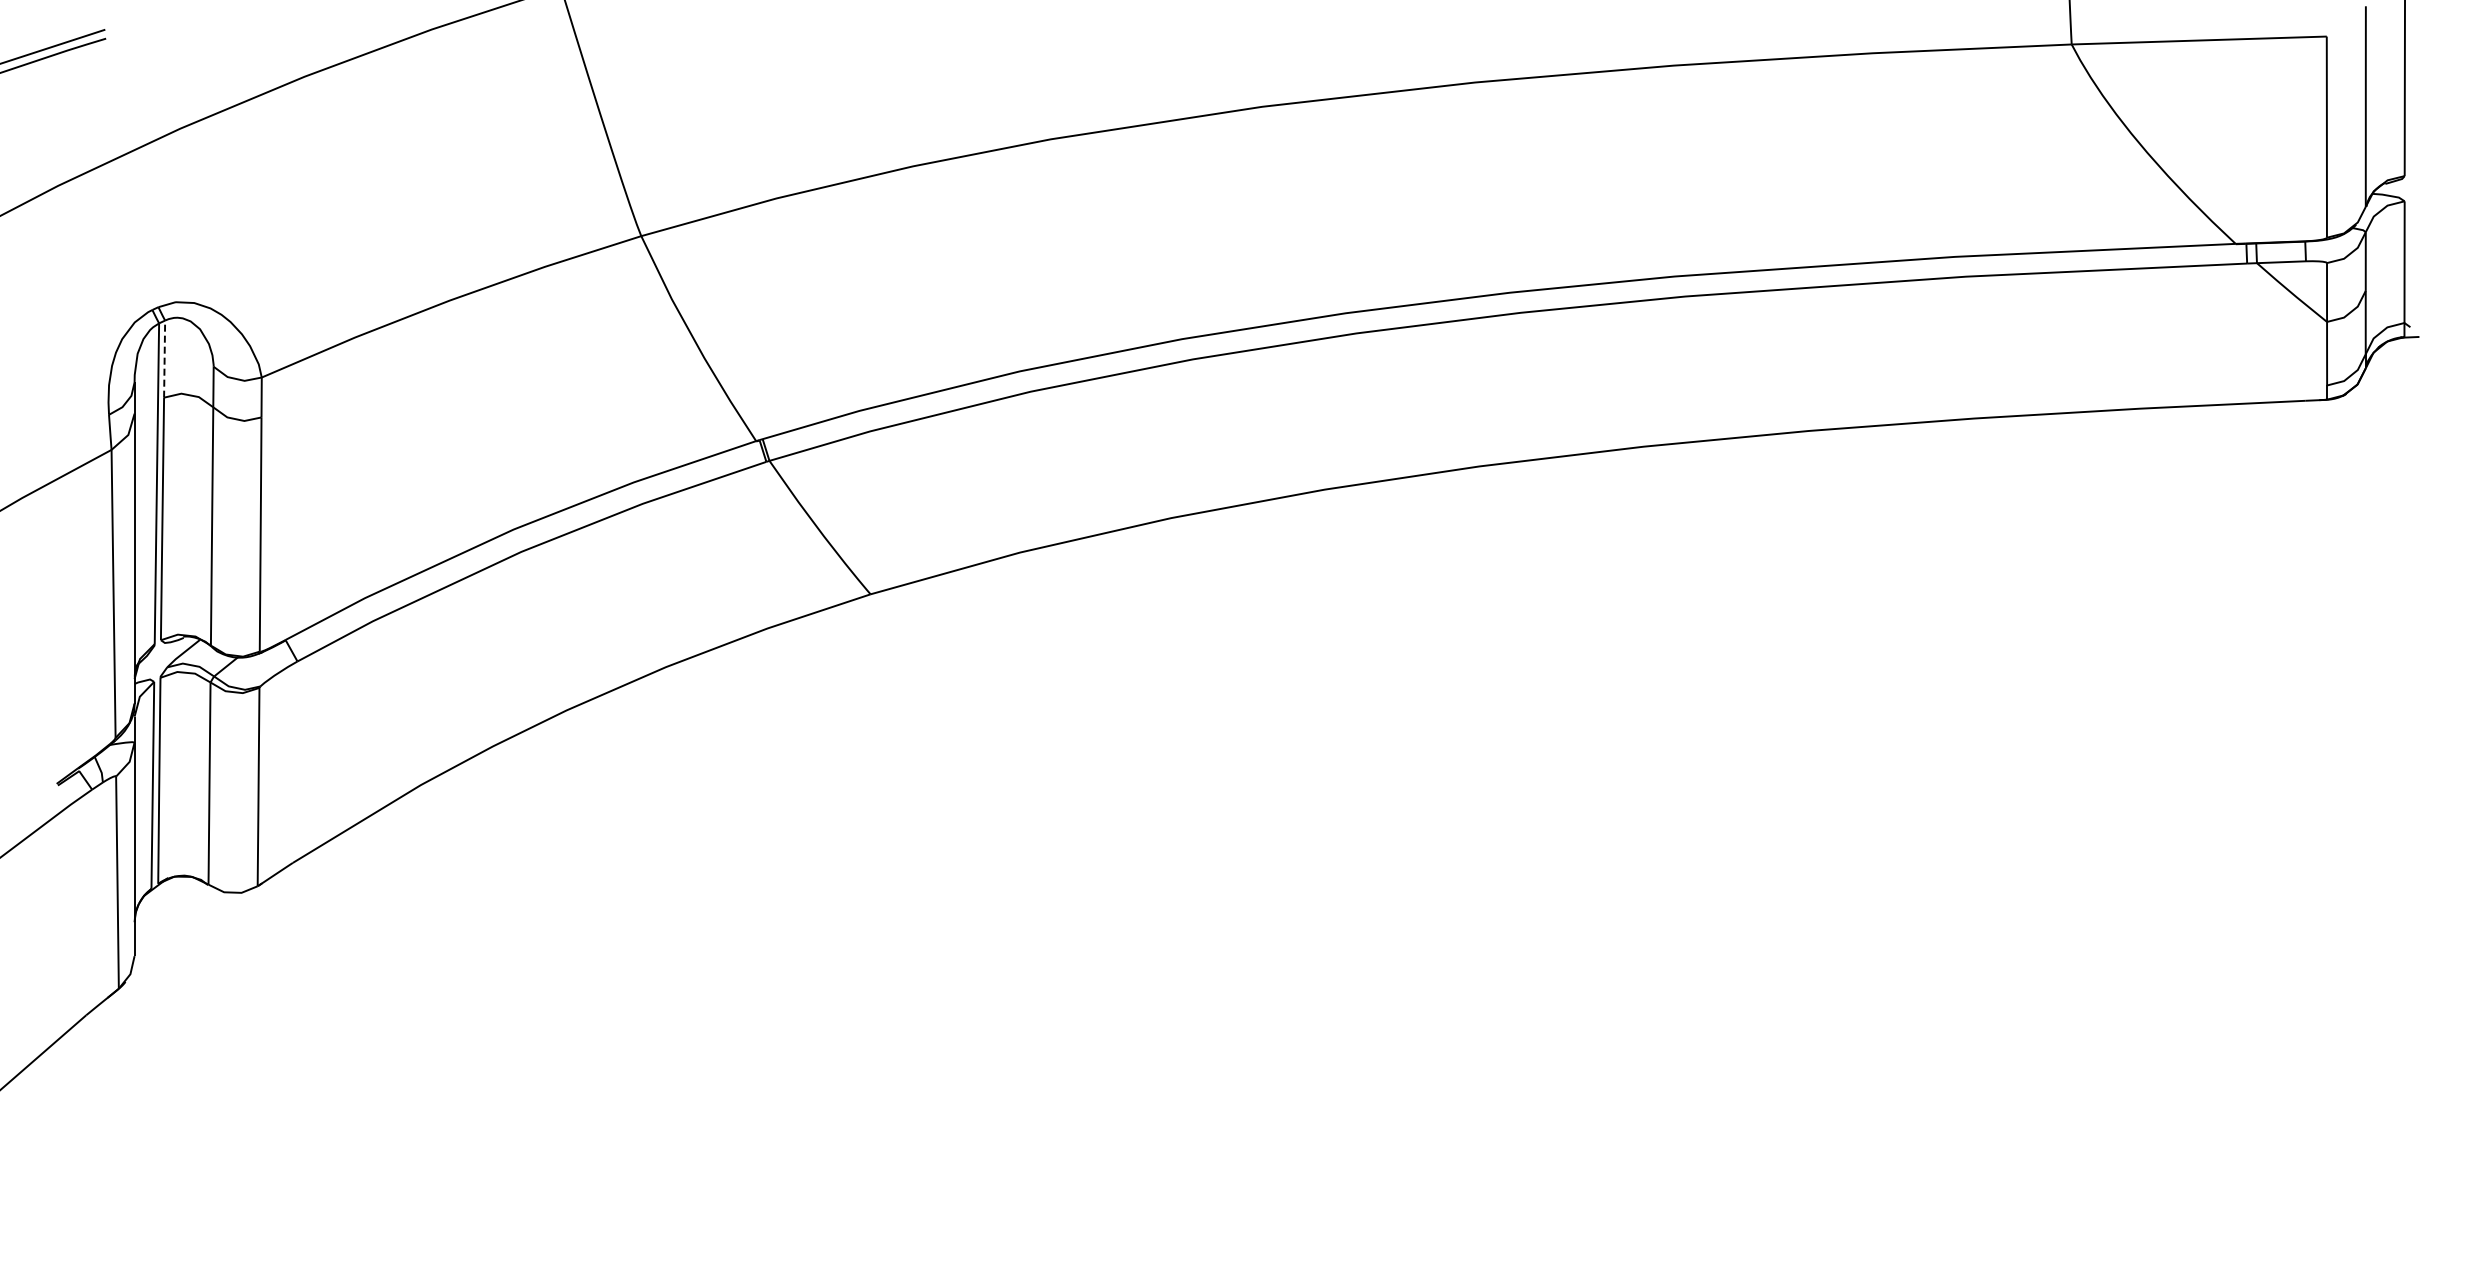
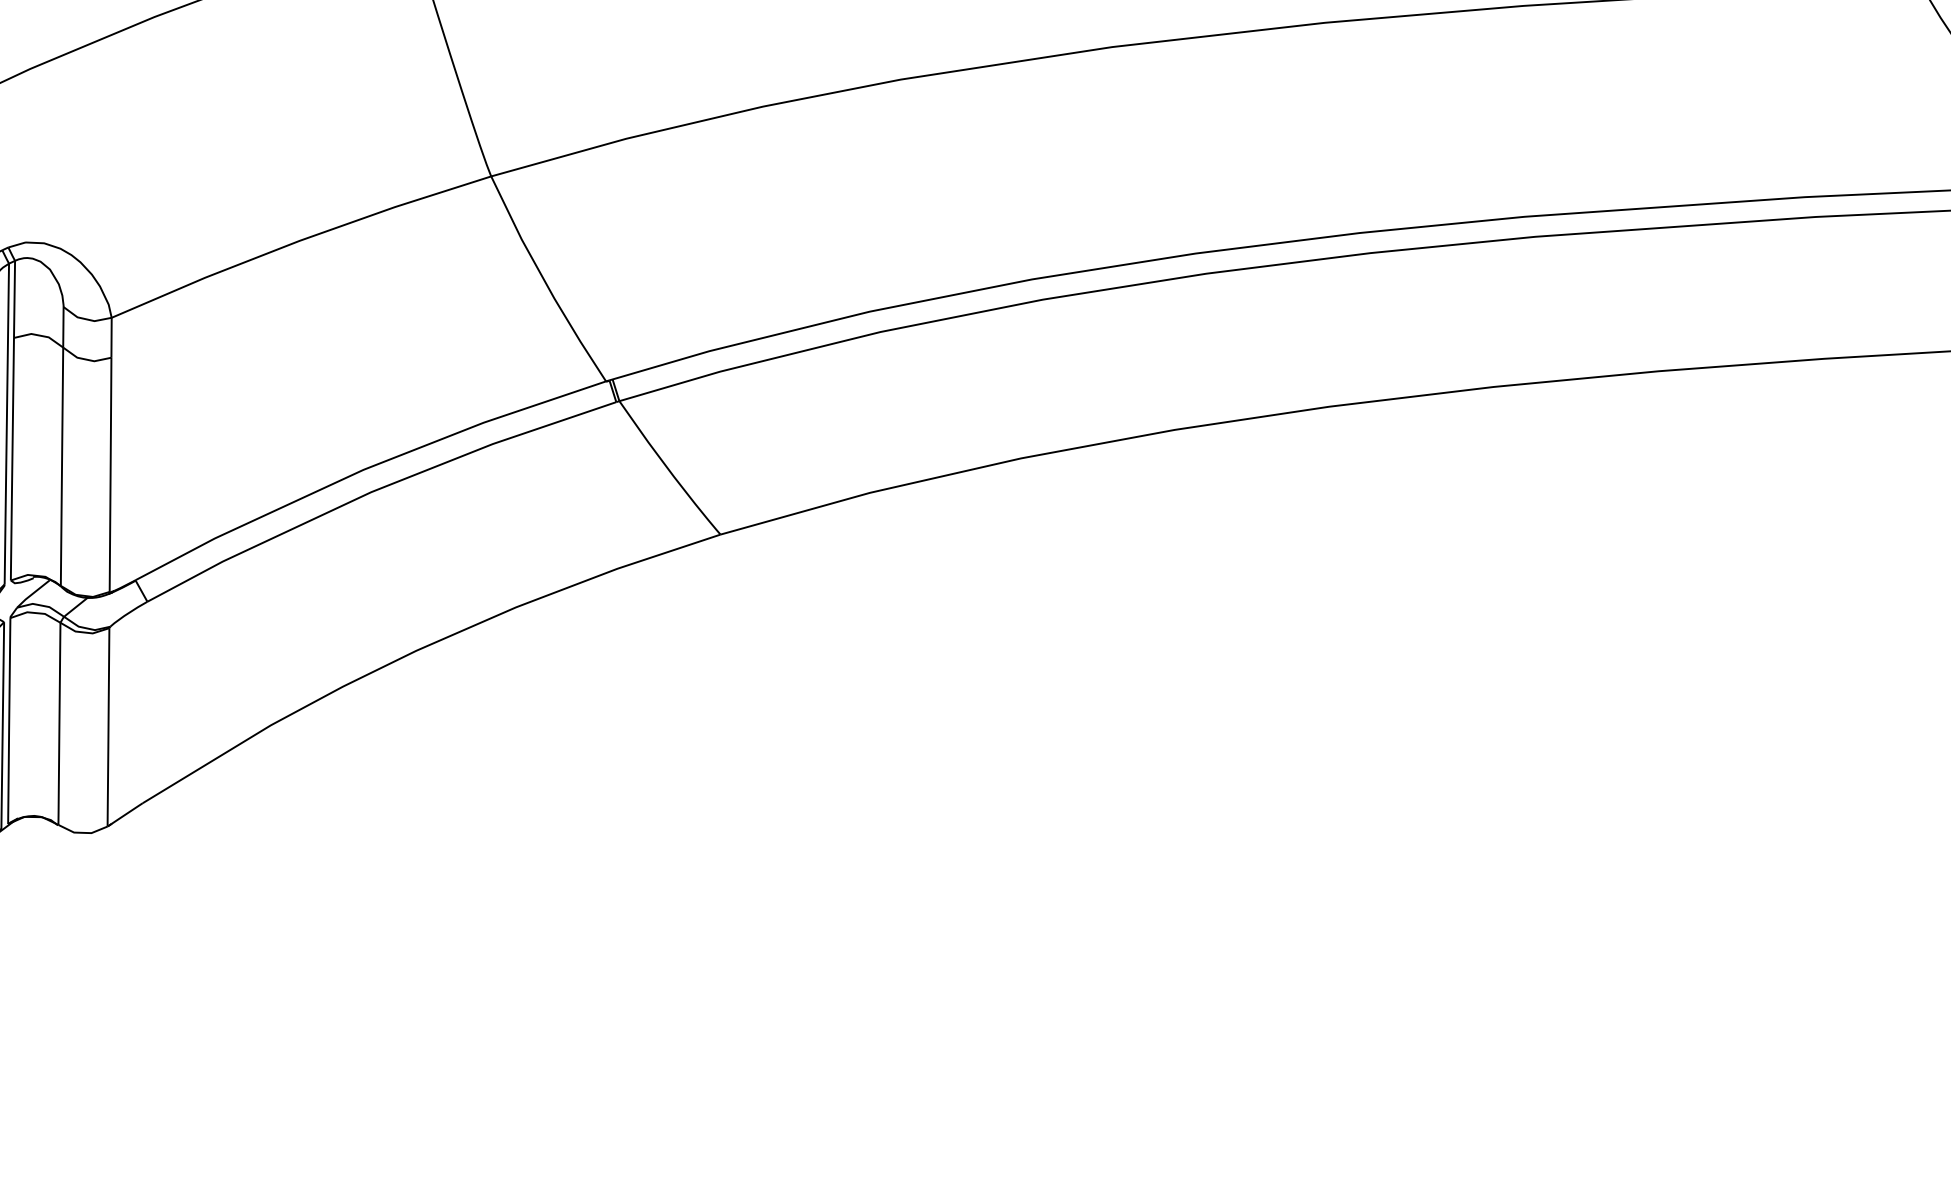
line: (164, 359) -> (14, 299), dashed -> solid

